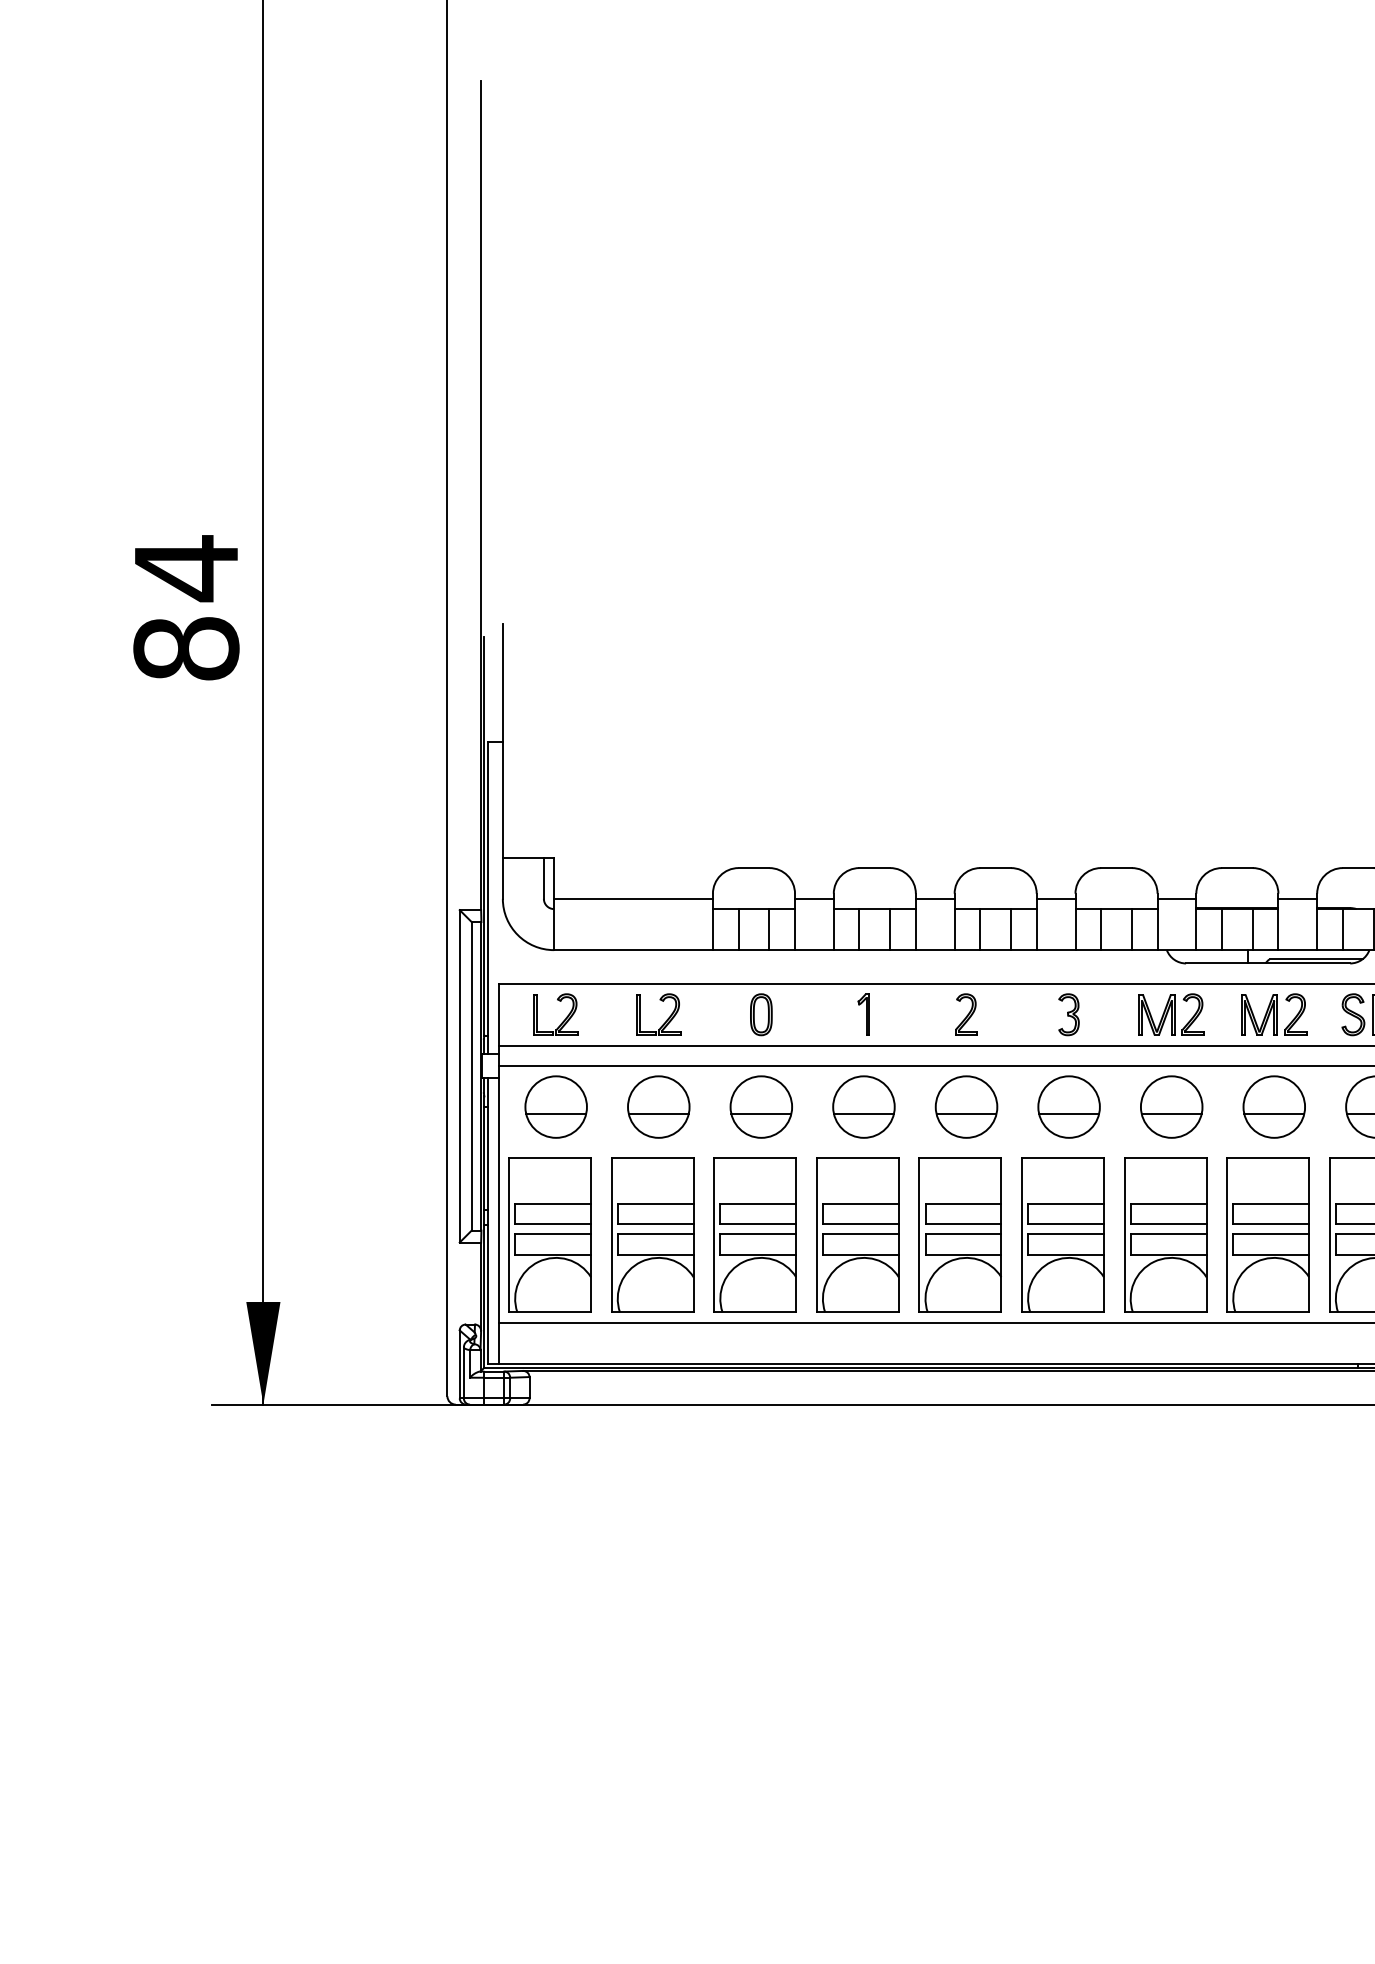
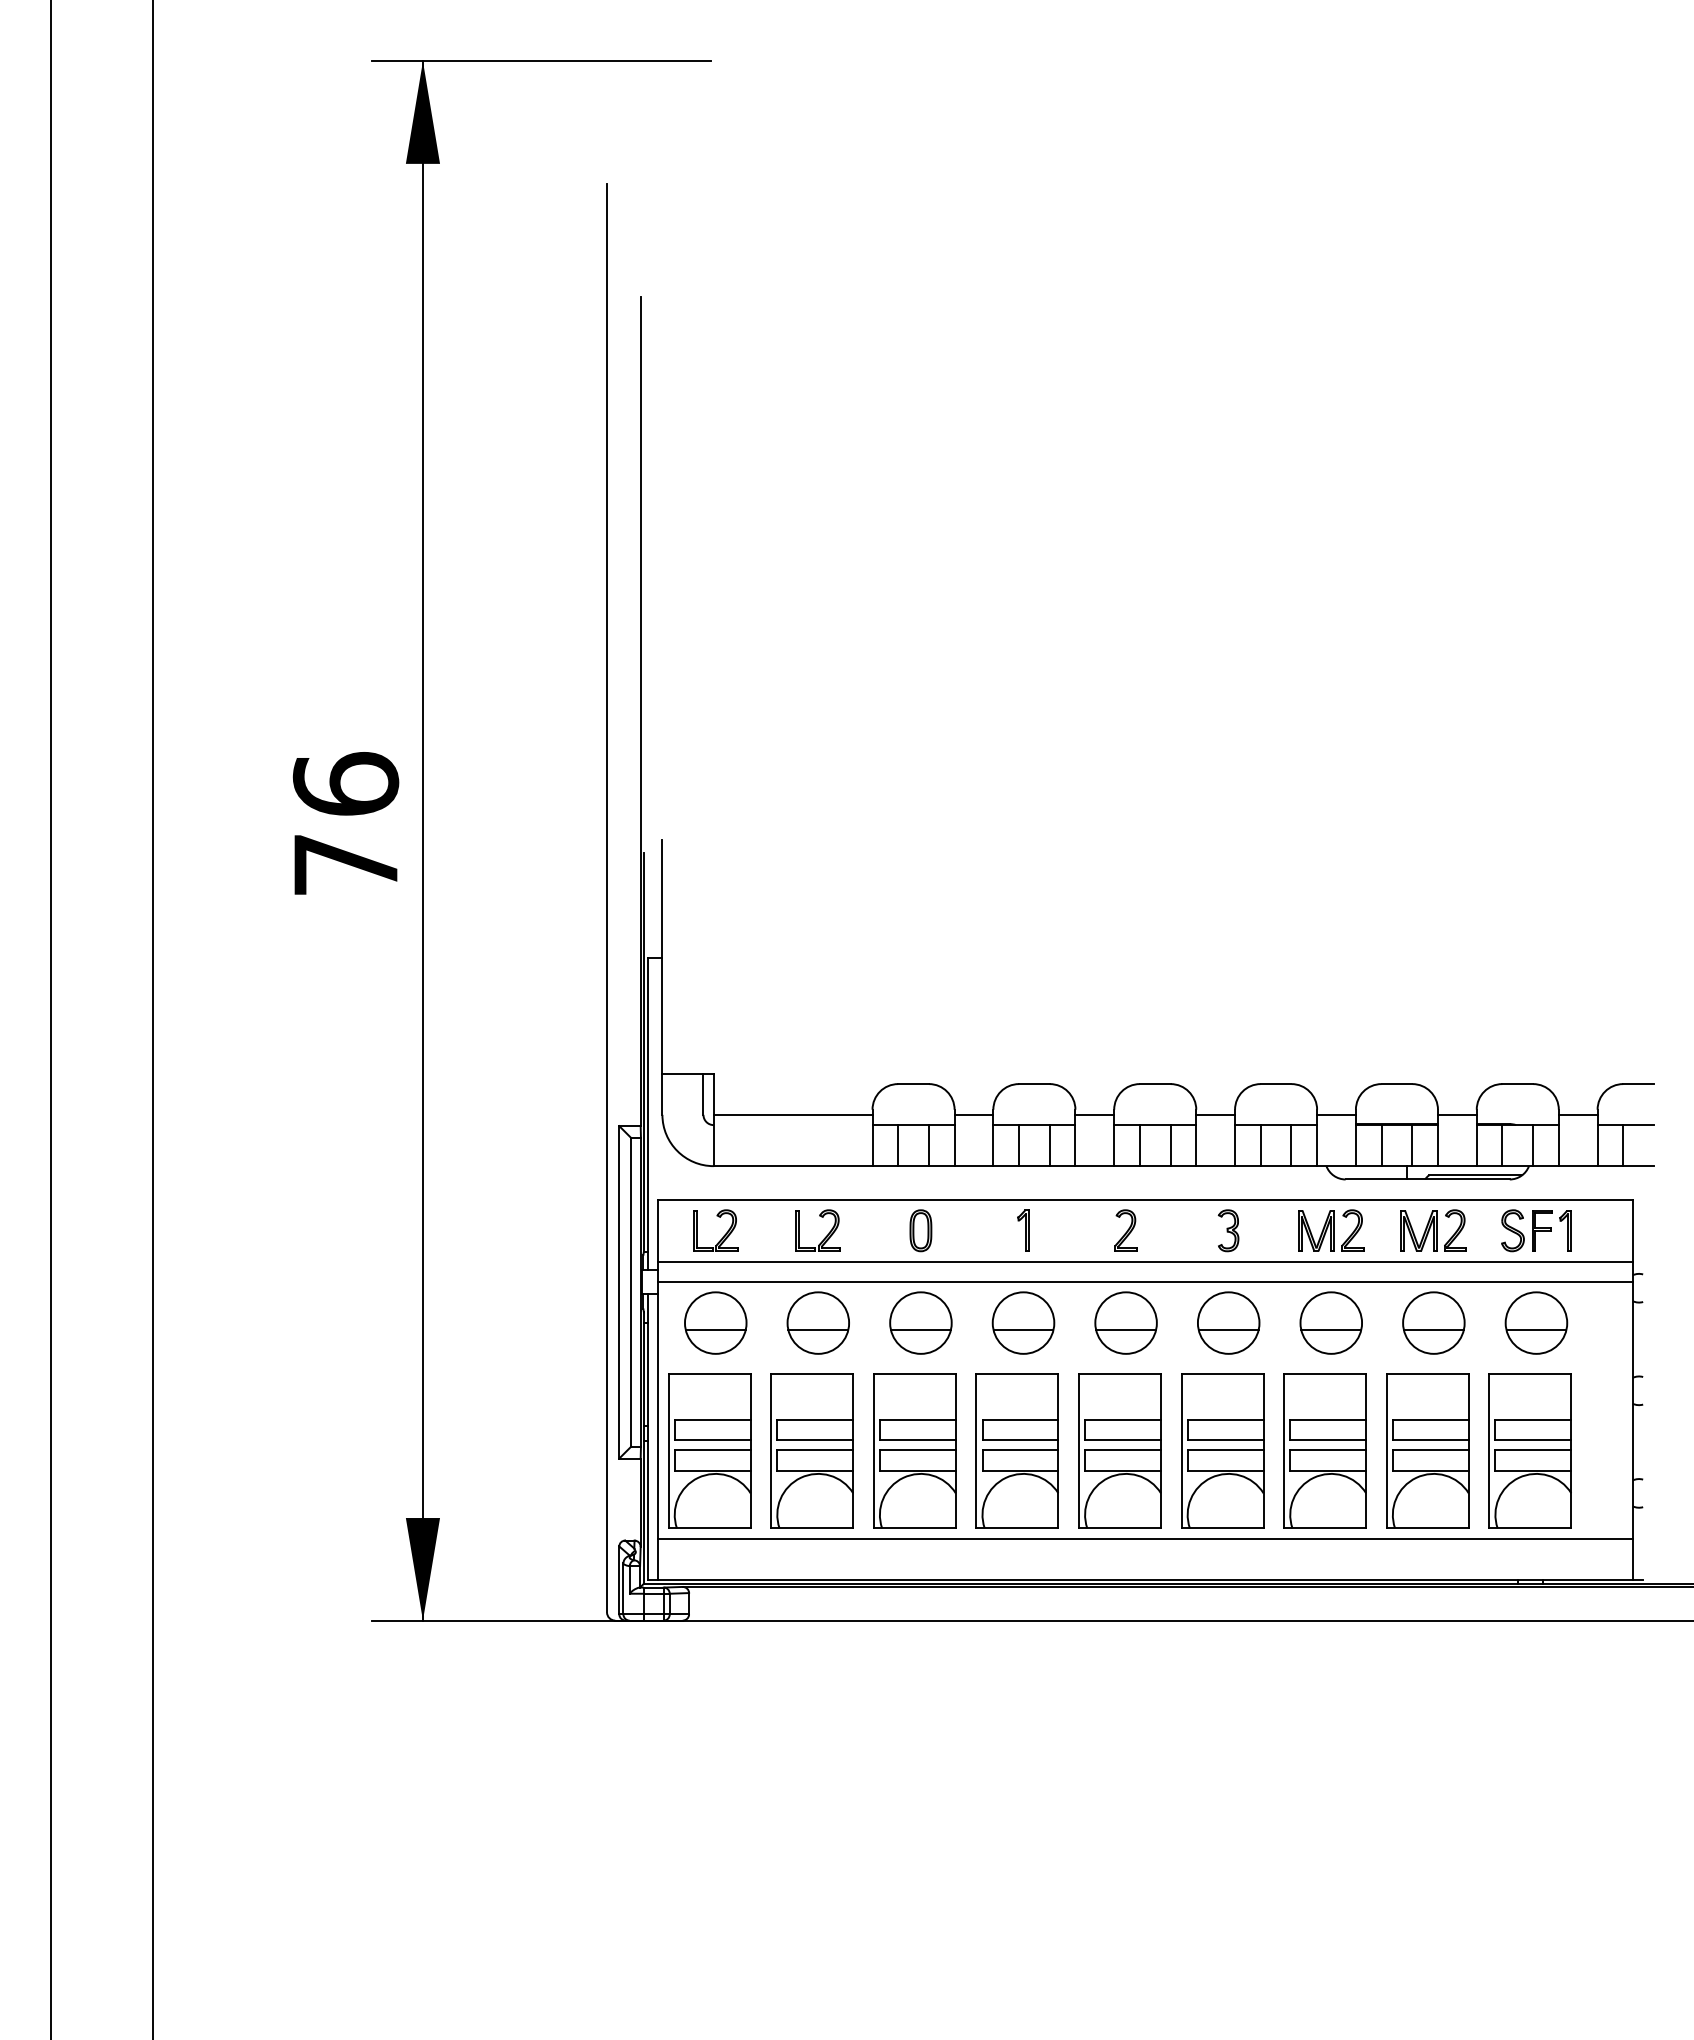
text: (185, 607) -> (345, 823), 84 -> 76

